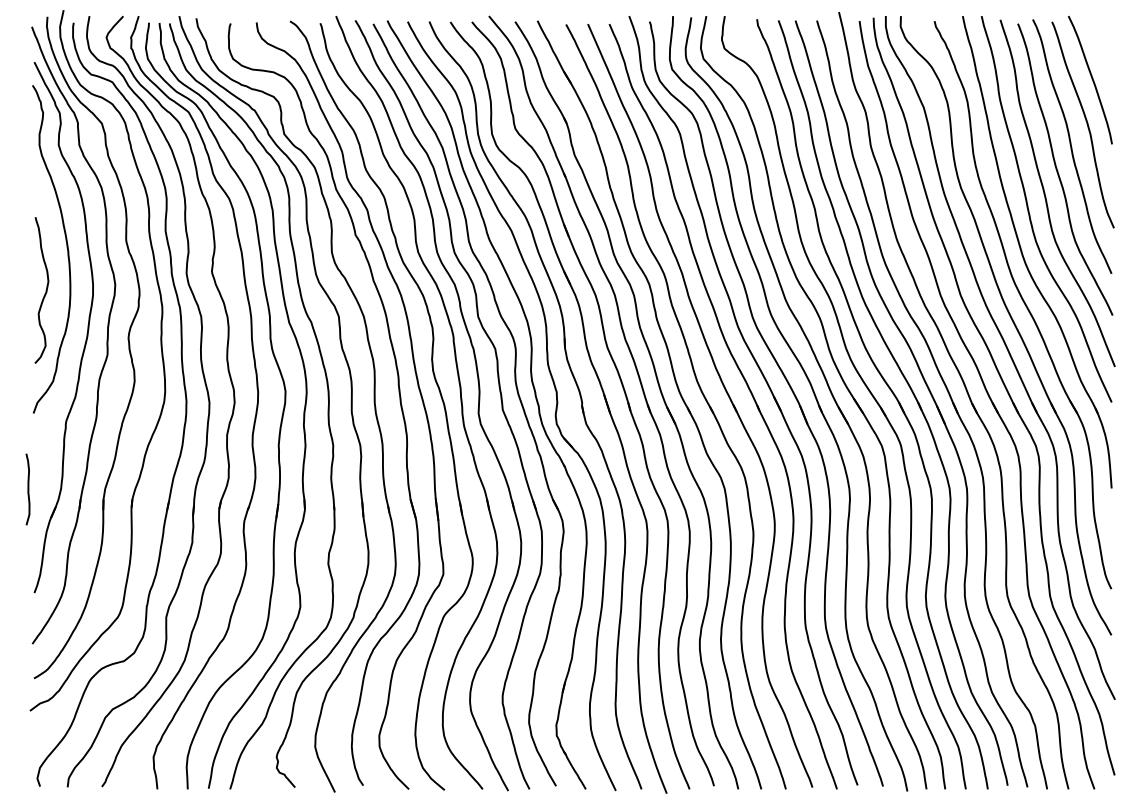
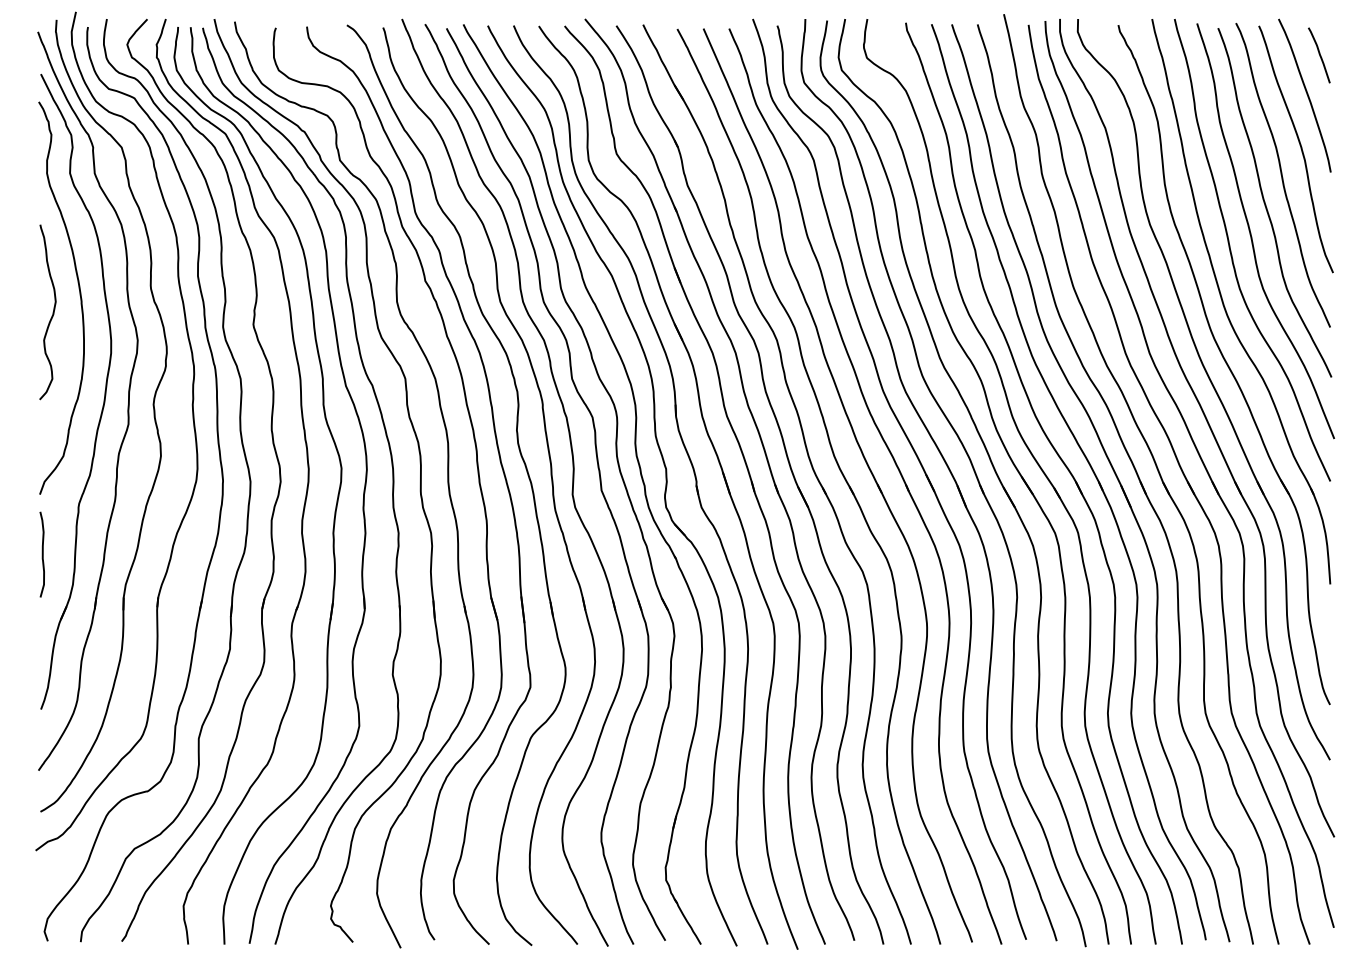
curve: (1102, 46) -> (1319, 55), added
curve: (45, 290) -> (52, 312), moved
curve: (27, 489) -> (41, 554), moved

